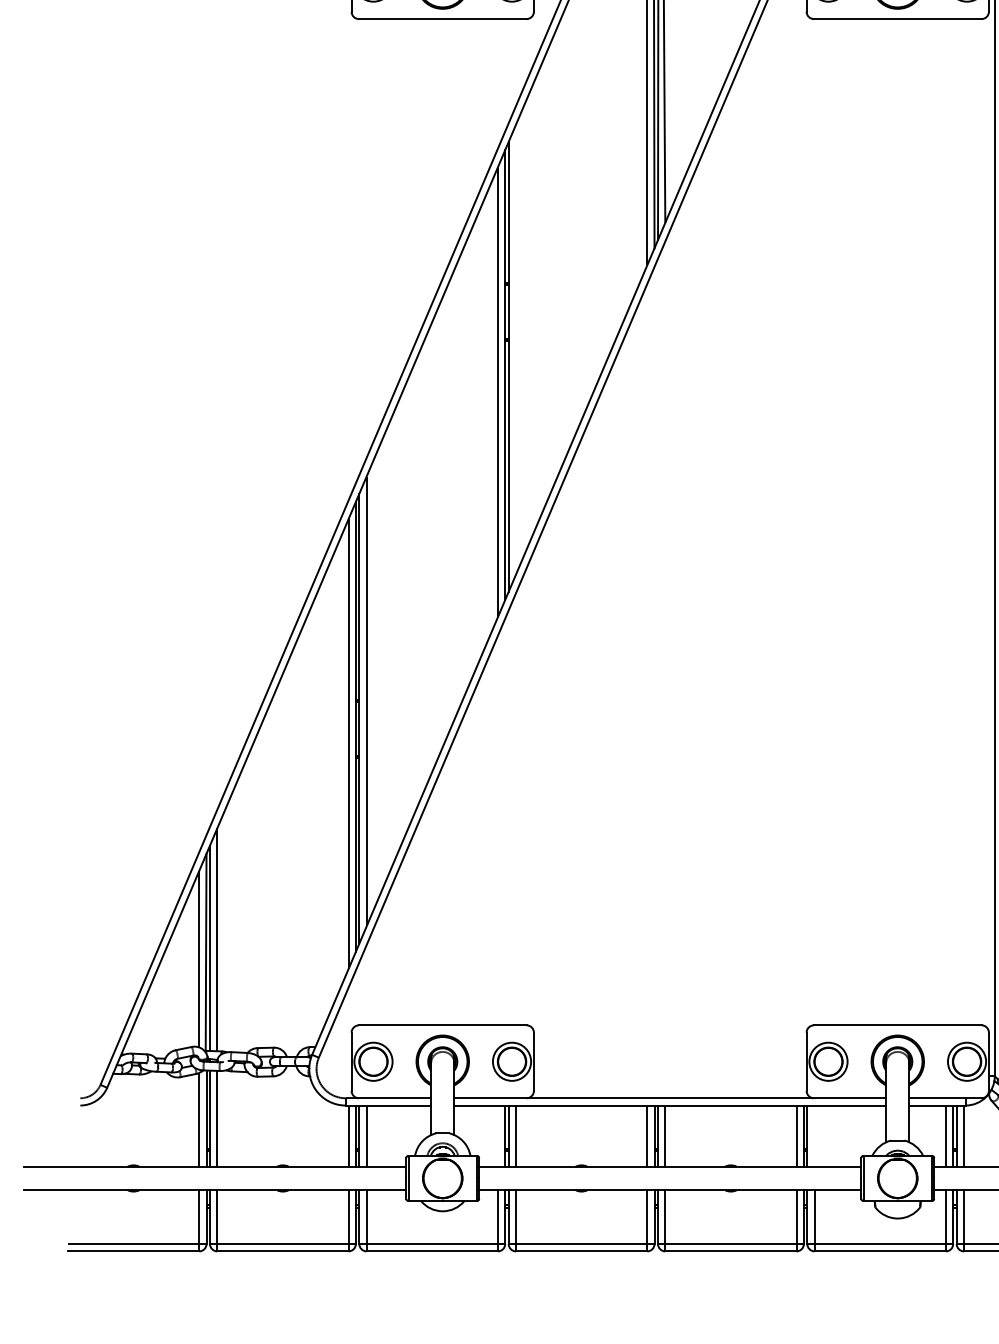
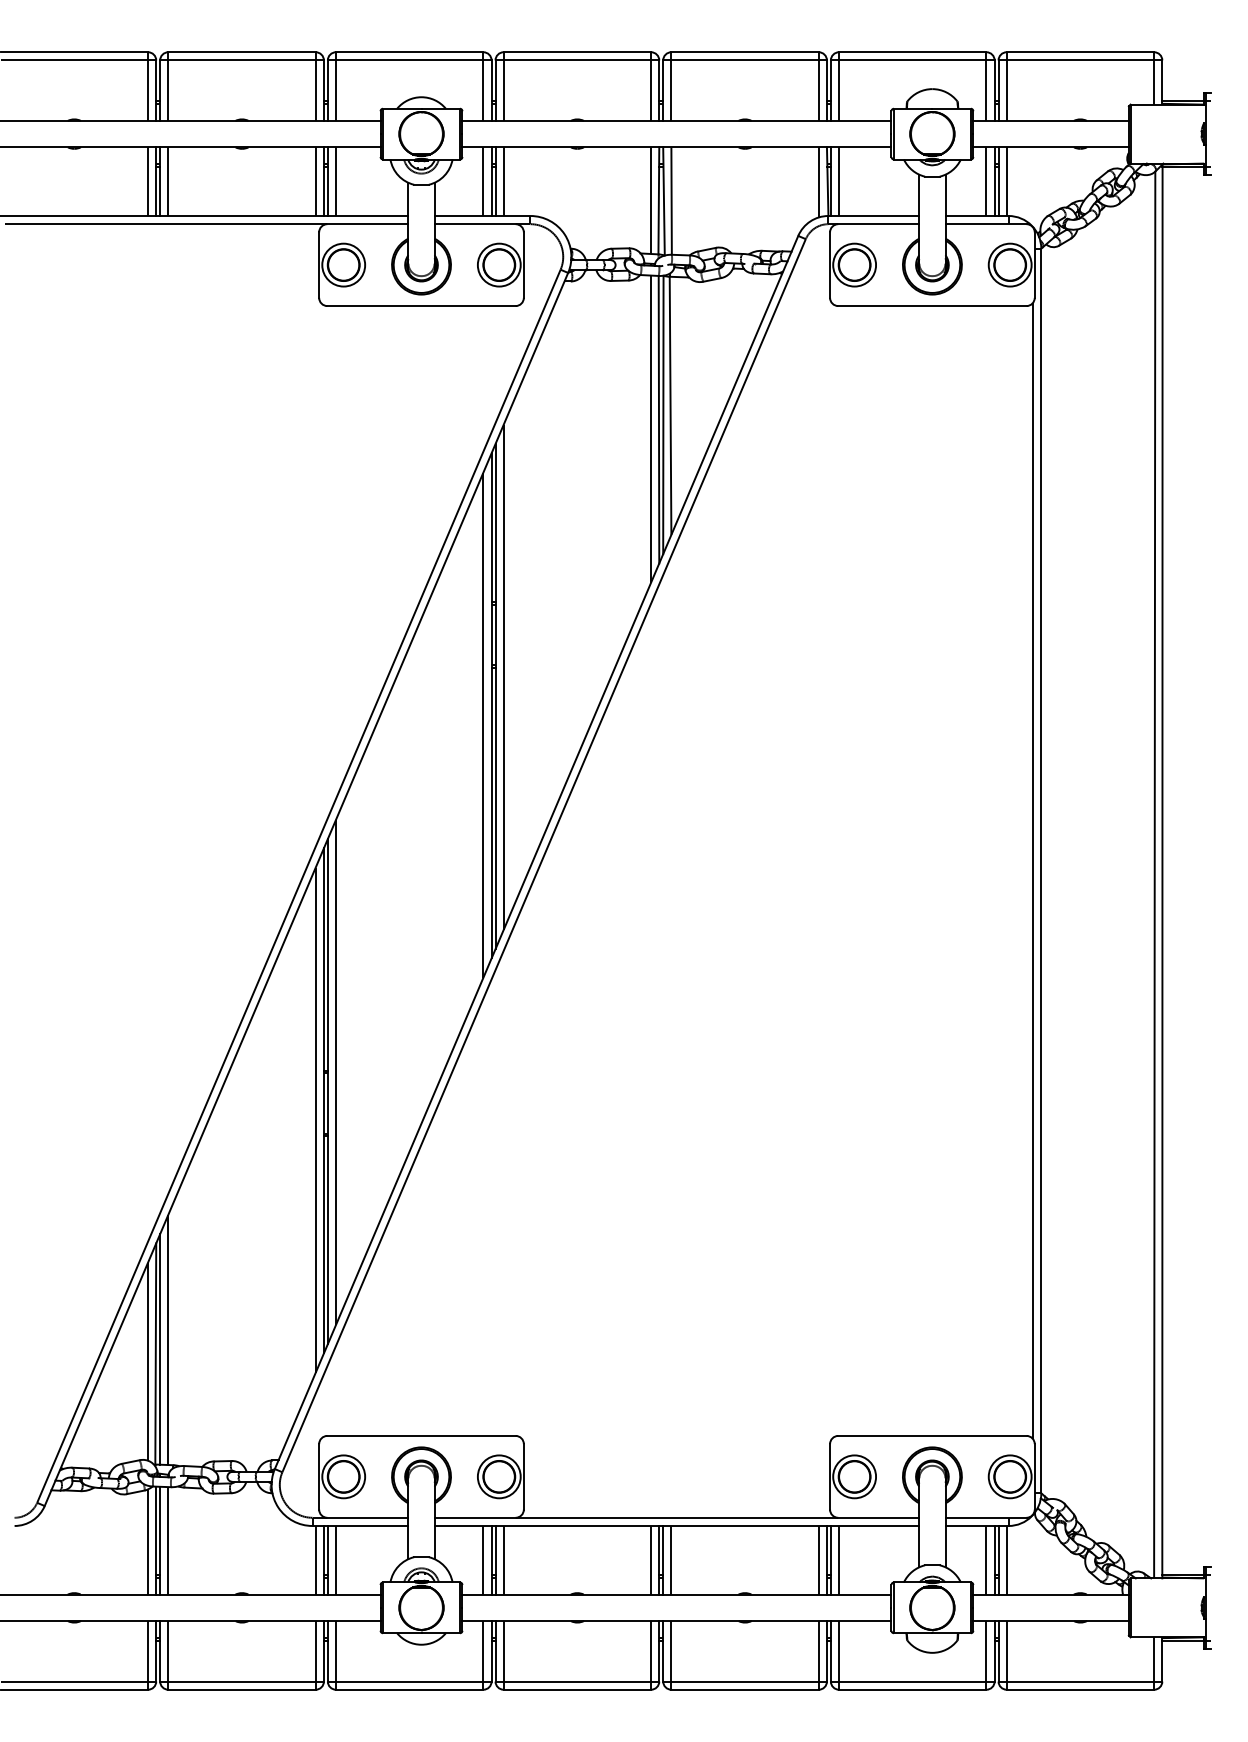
line: (515, 348) -> (503, 676), added
line: (987, 521) -> (1033, 870), added
line: (497, 1135) -> (483, 1559), added
line: (815, 1135) -> (839, 1559), added

